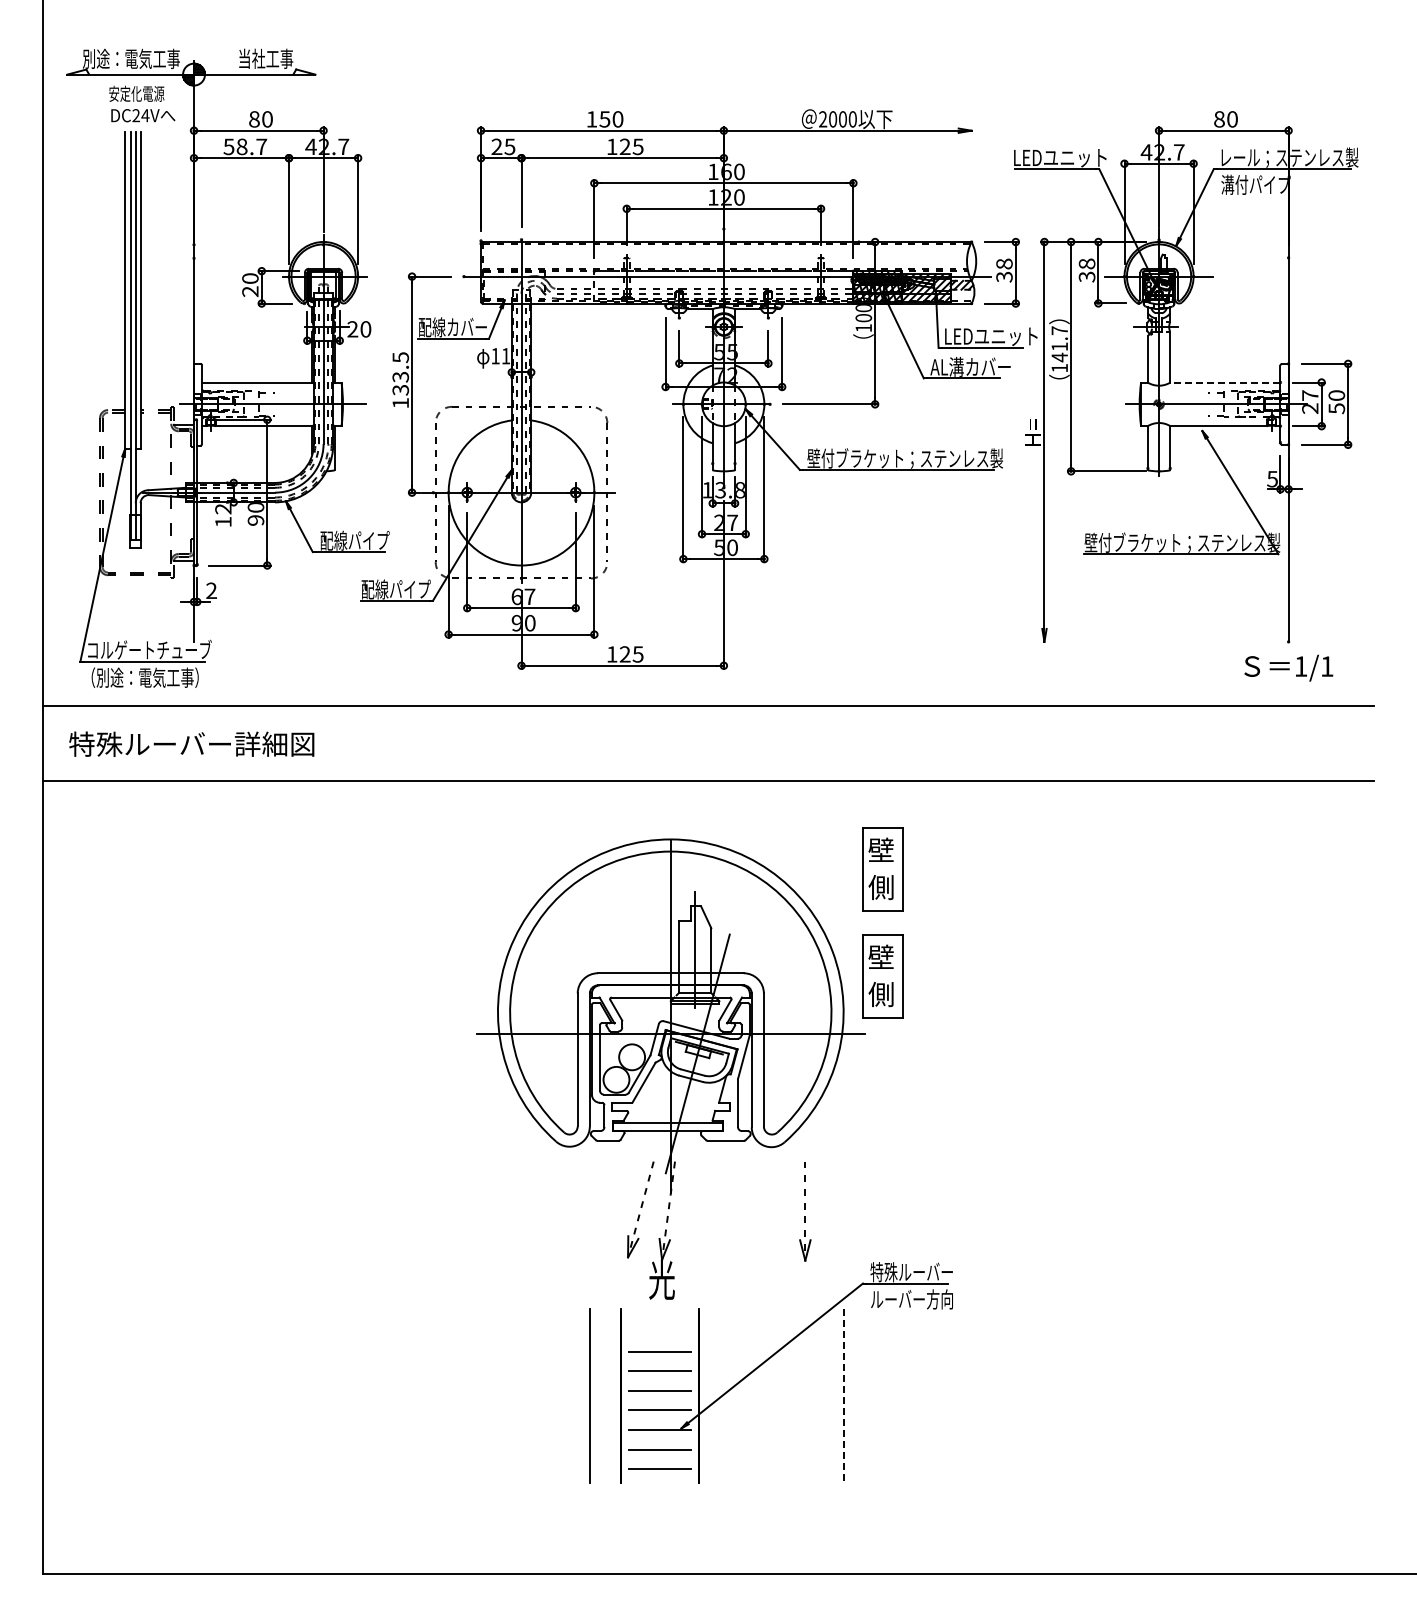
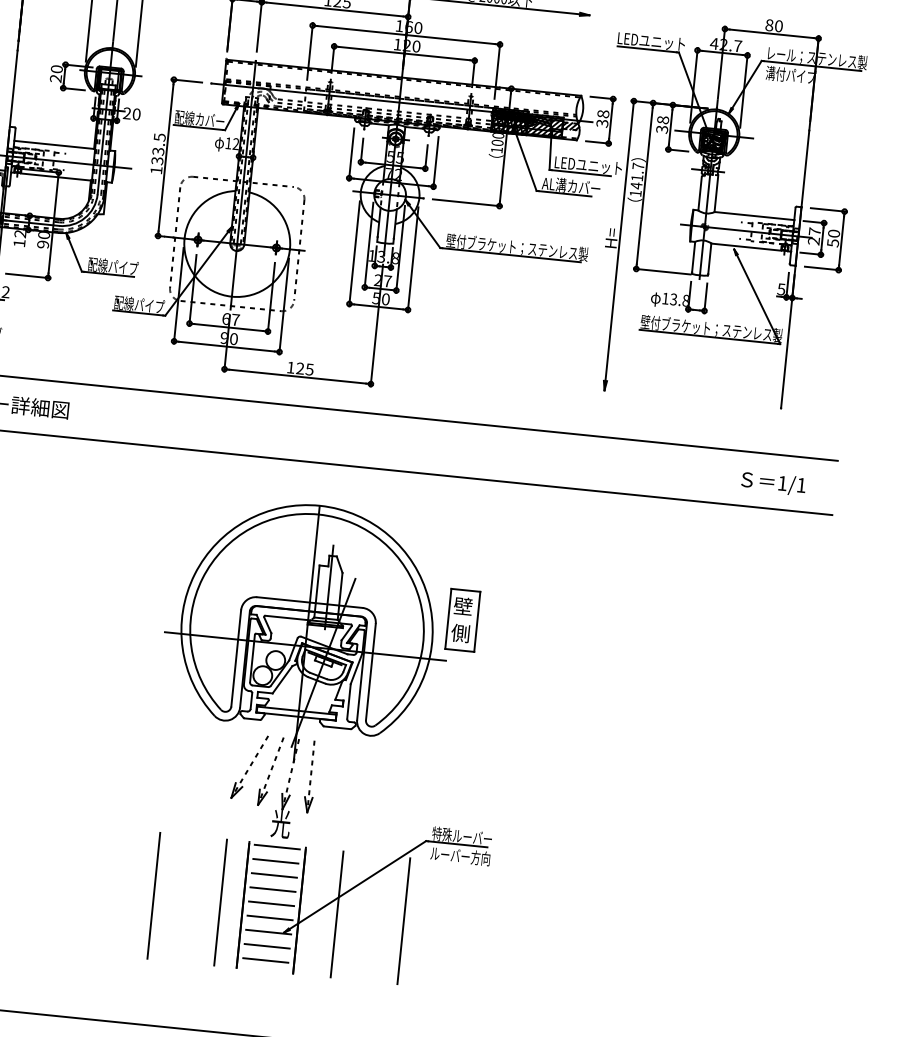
text: (505, 355) -> (235, 143), 11 -> 12
line: (1224, 382) -> (753, 215), dashed -> solid
part: (1134, 501) -> (679, 295), added
text: (1288, 667) -> (773, 483), moved
part: (882, 869) -> (470, 543), removed
part: (610, 1206) -> (249, 766), added
part: (805, 1211) -> (311, 776), moved
line: (660, 1312) -> (277, 847), added
line: (660, 1332) -> (276, 861), added
line: (497, 1396) -> (153, 895), added
line: (751, 1396) -> (337, 914), added
line: (843, 1396) -> (403, 921), dashed -> solid

